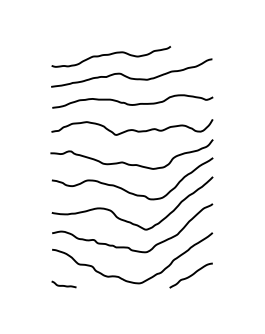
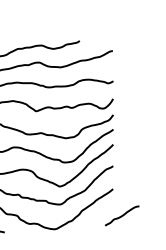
curve: (190, 275) -> (121, 215), moved

